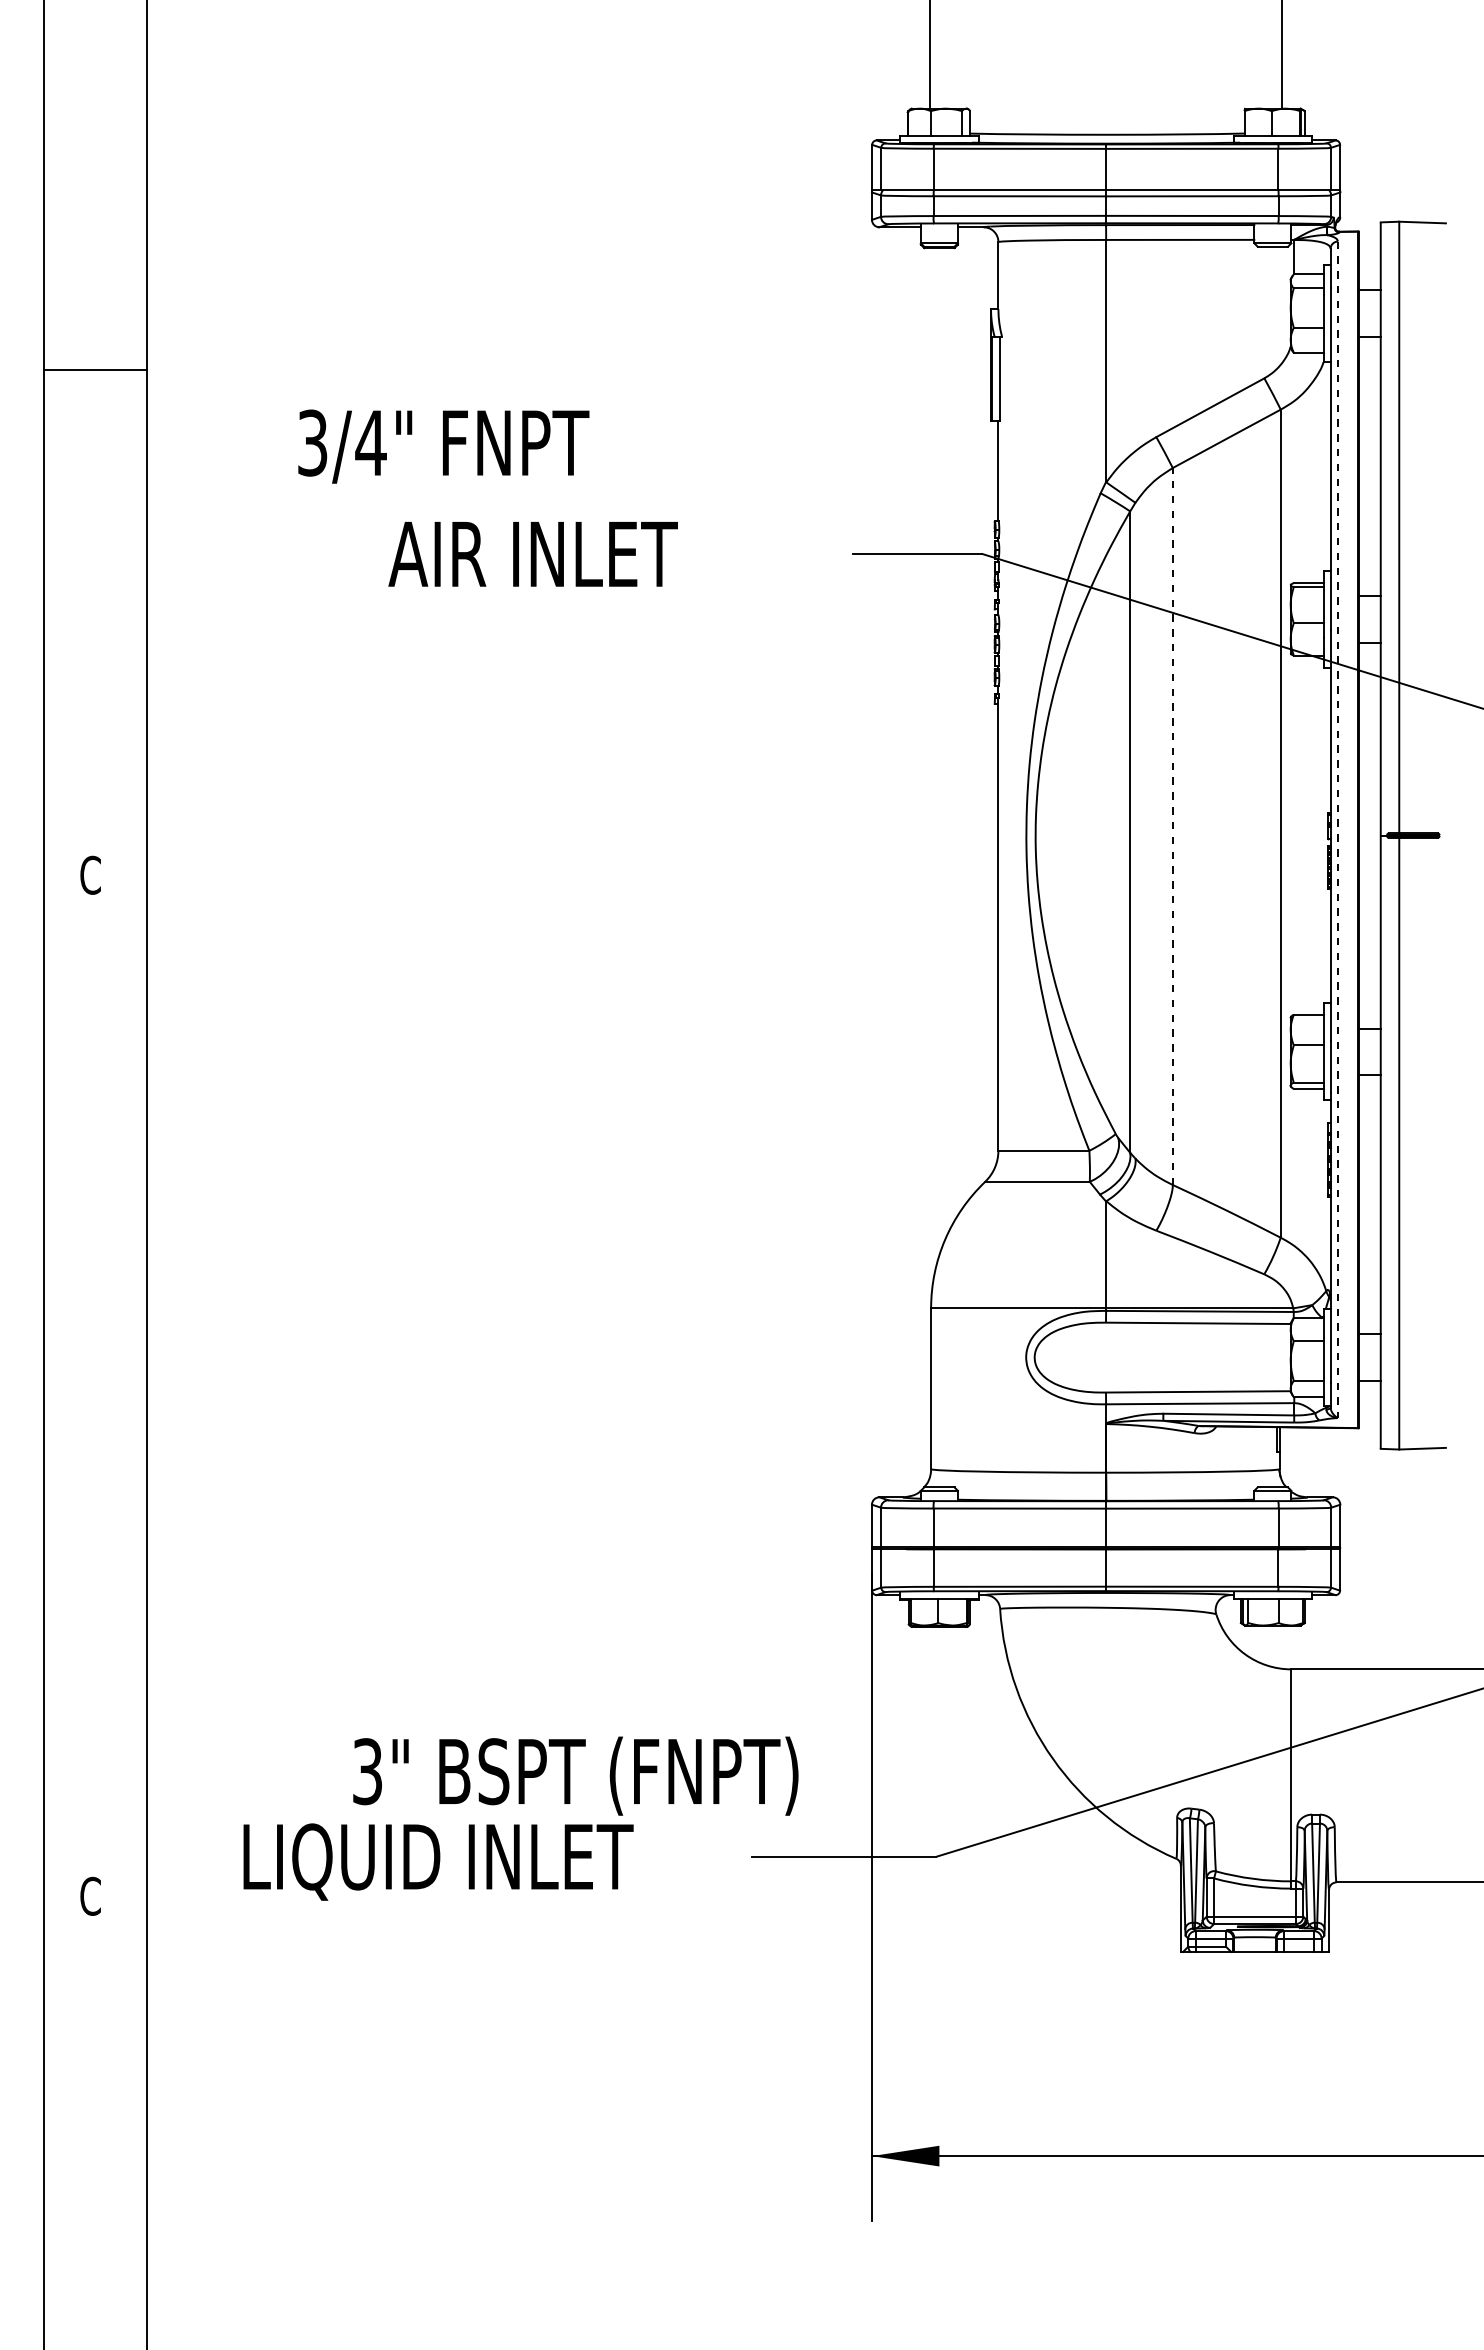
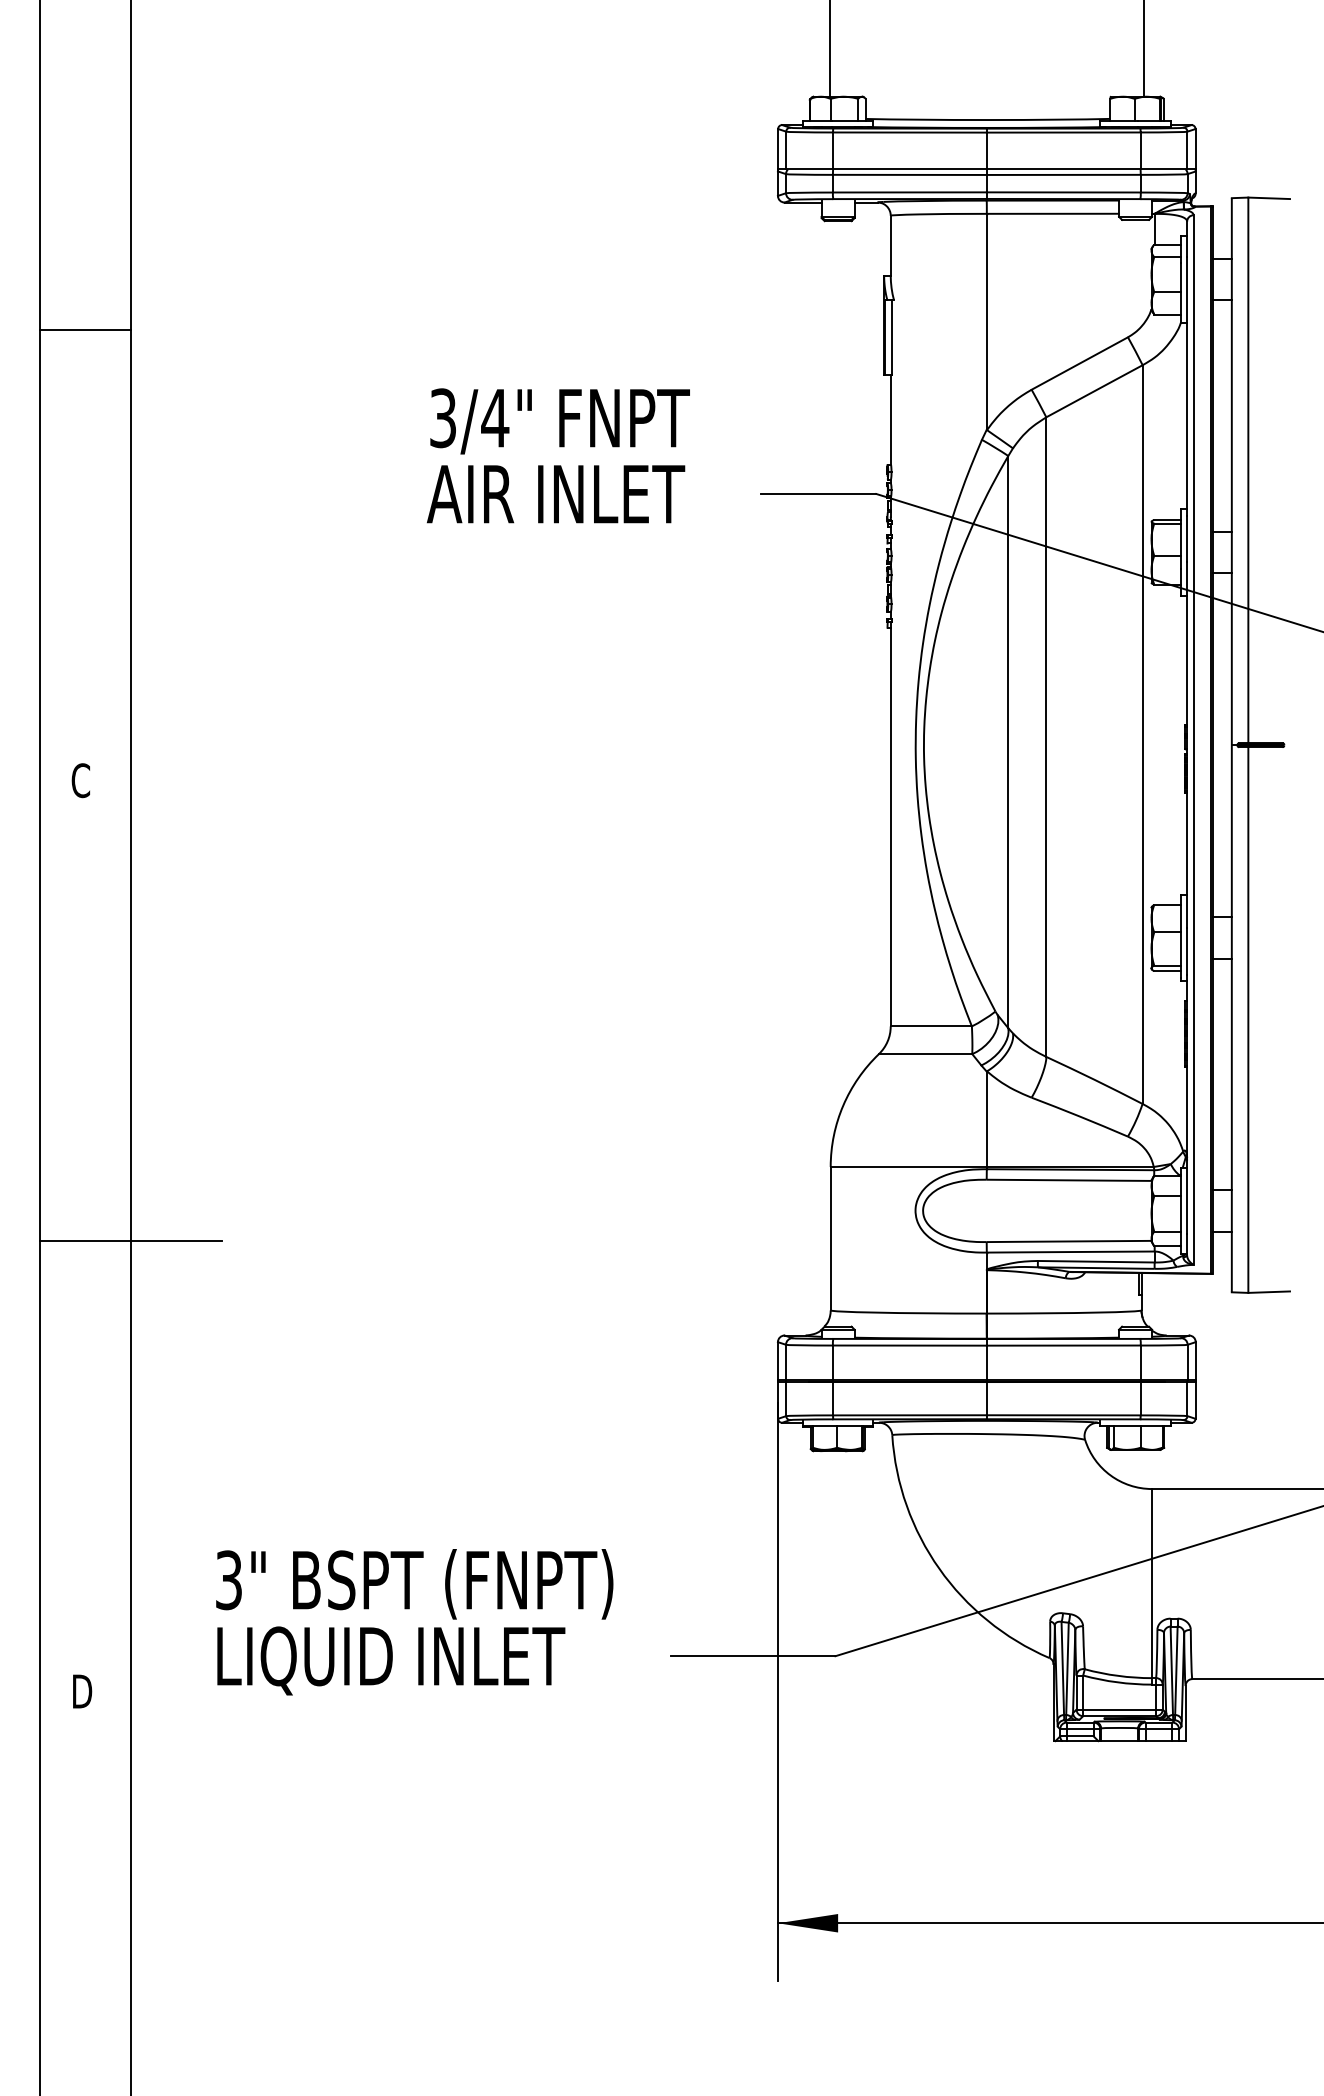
text: (443, 446) -> (559, 421), moved
text: (532, 554) -> (555, 494), moved
line: (1172, 826) -> (1046, 737), dashed -> solid
line: (1337, 830) -> (1193, 740), dashed -> solid
line: (146, 1390) -> (130, 1240), added
text: (575, 1775) -> (414, 1583), moved
text: (91, 1895) -> (81, 1690), C -> D

